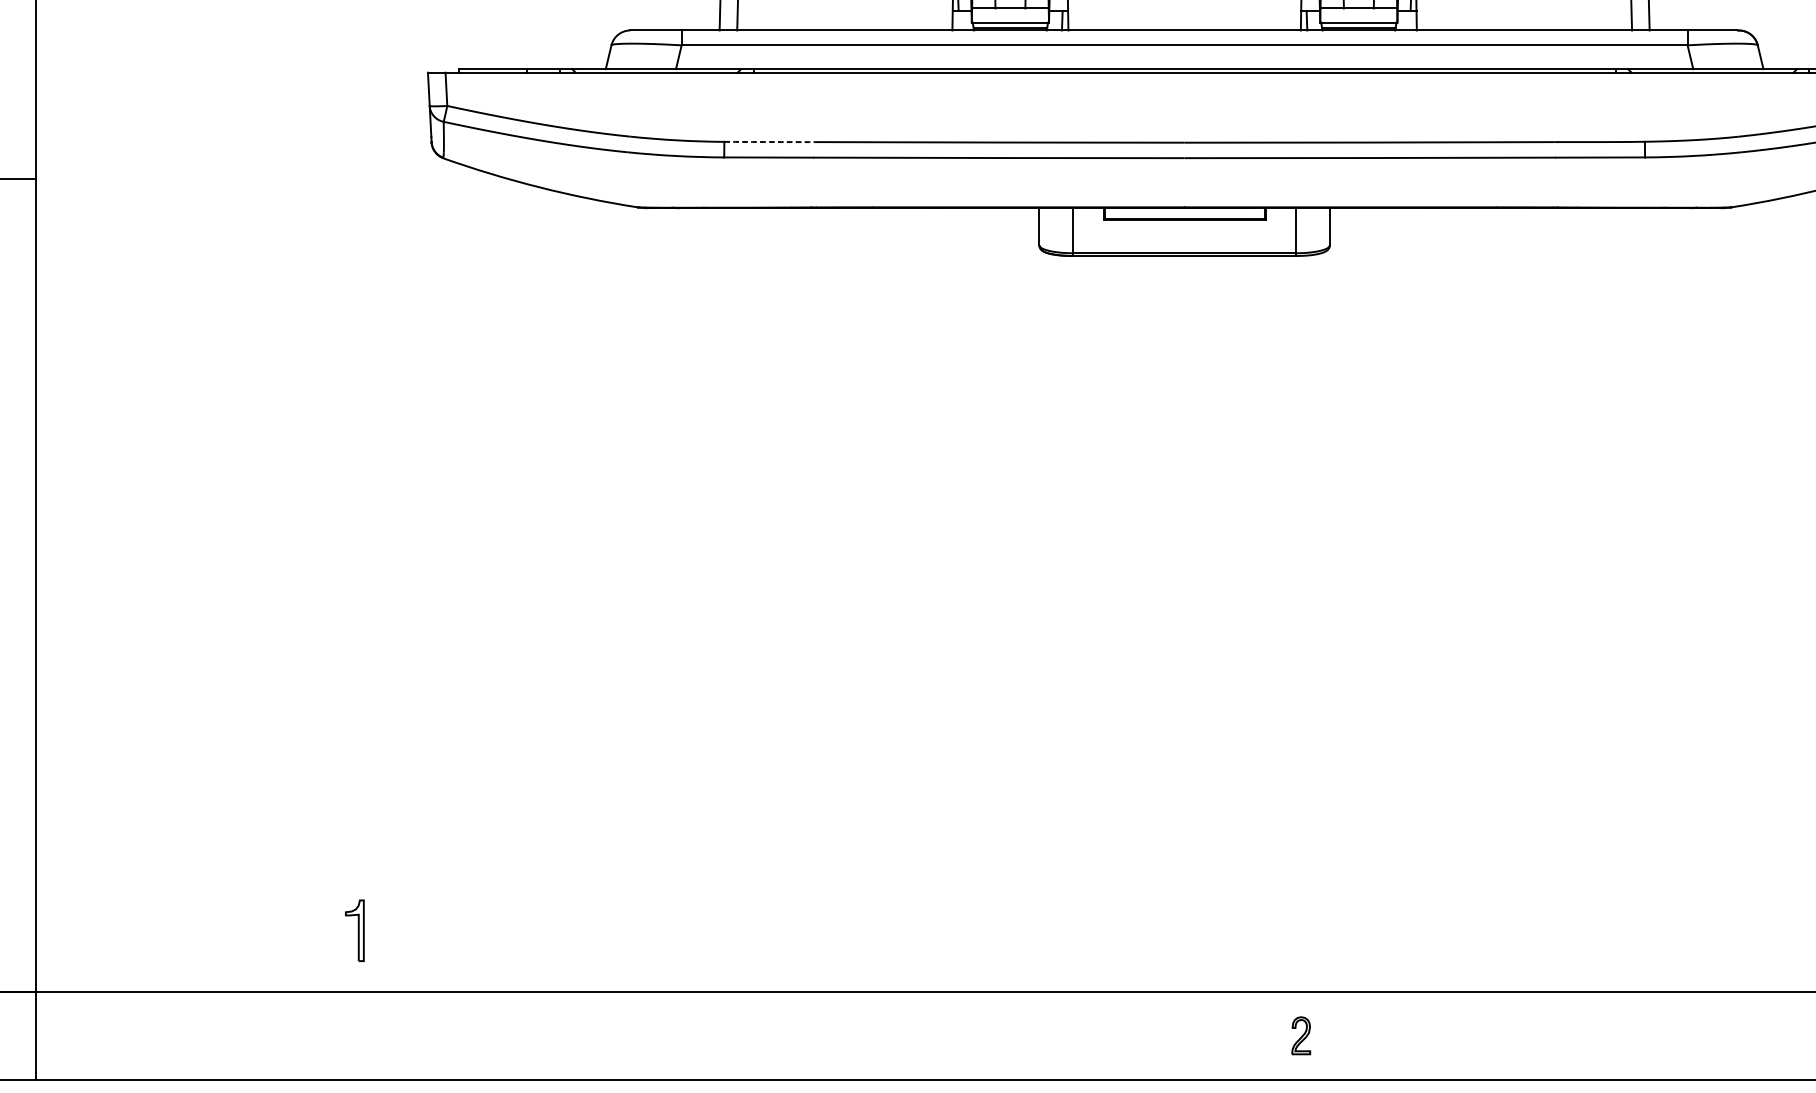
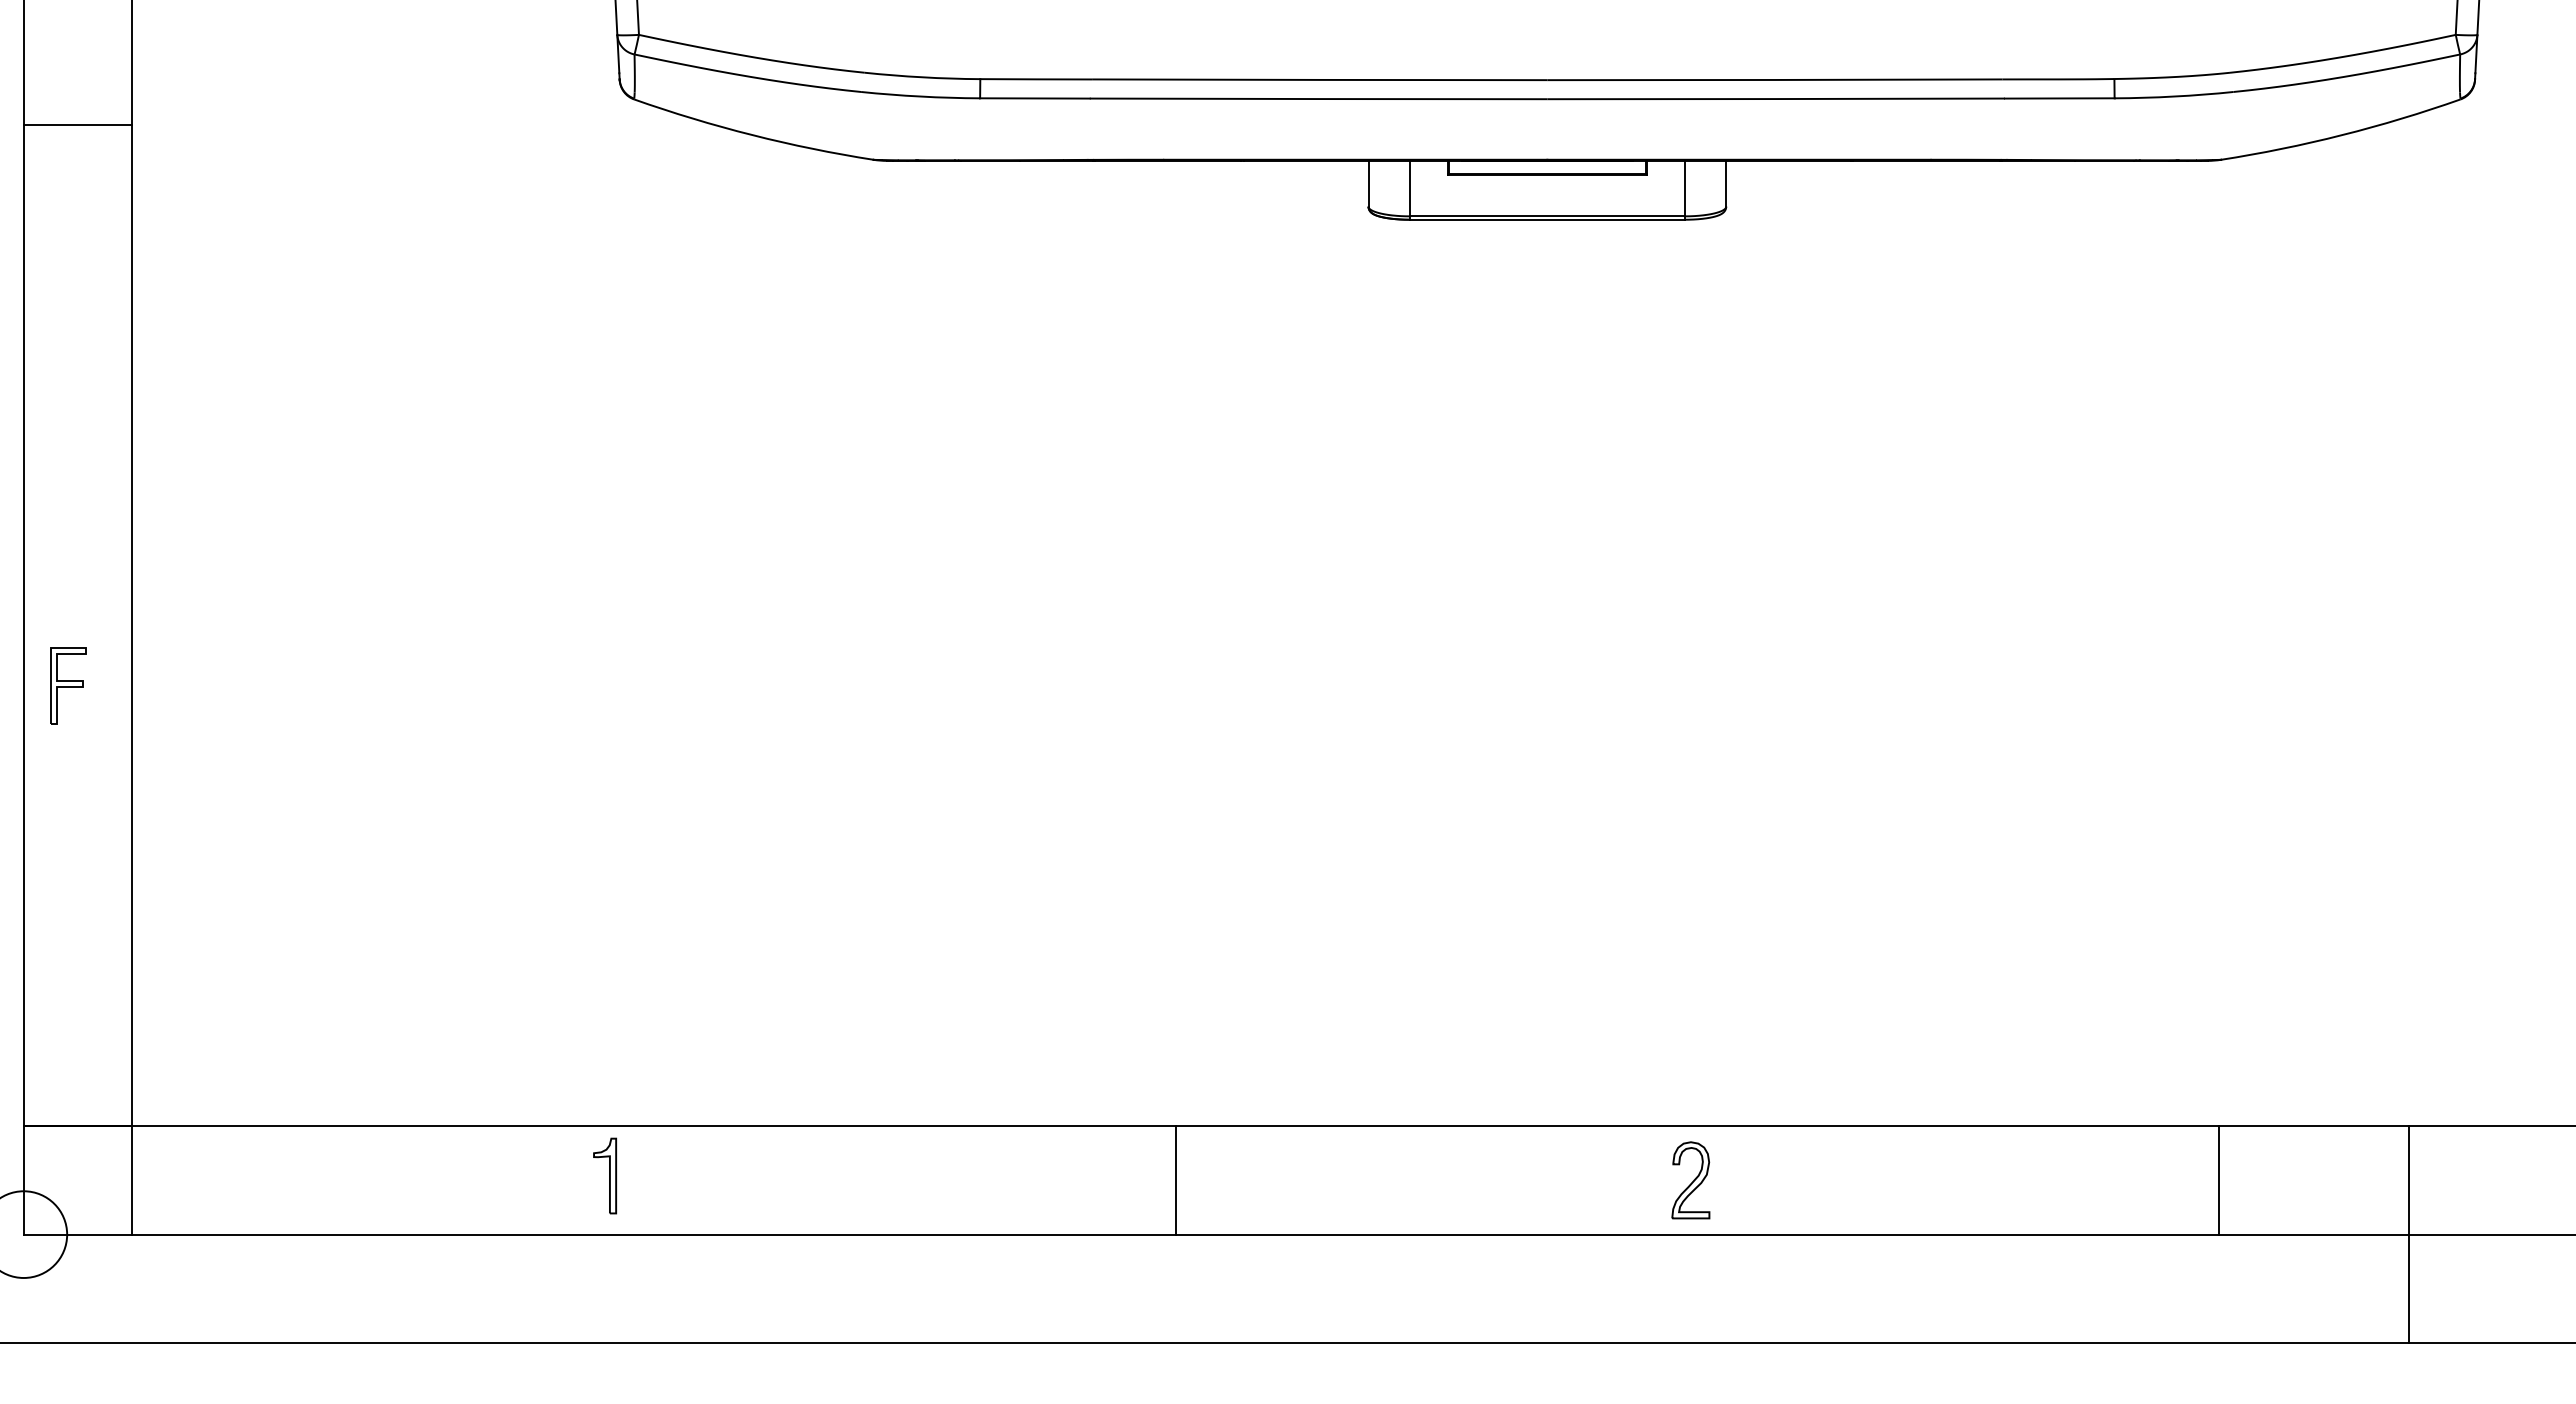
arc: (769, 142) -> (1036, 79), dashed -> solid
part: (354, 930) -> (604, 1175), moved
line: (882, 1035) -> (1175, 1180), added
part: (1300, 1035) -> (1690, 1180), size x1.67
line: (1729, 1035) -> (2218, 1180), added

